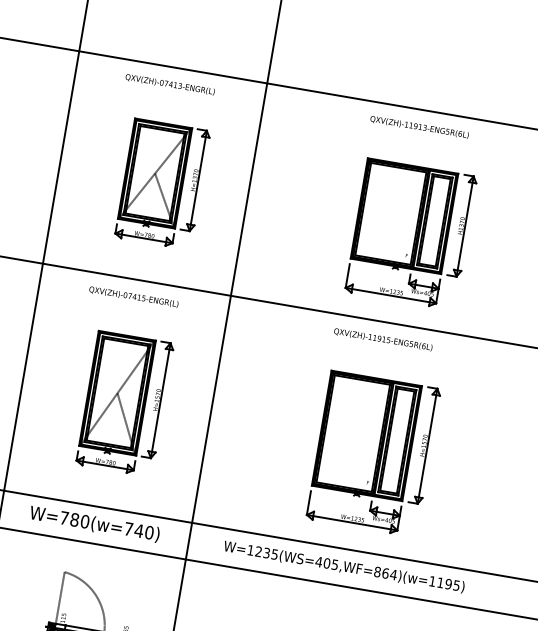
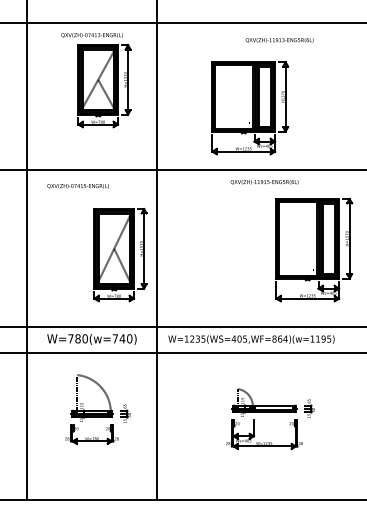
text: (419, 127) -> (279, 40), moved
part: (162, 184) -> (104, 86), moved
part: (411, 234) -> (250, 108), moved
text: (132, 297) -> (77, 186), moved
part: (124, 404) -> (120, 255), moved
part: (374, 453) -> (314, 249), moved
text: (344, 566) -> (251, 339), moved

